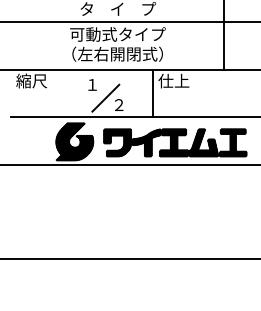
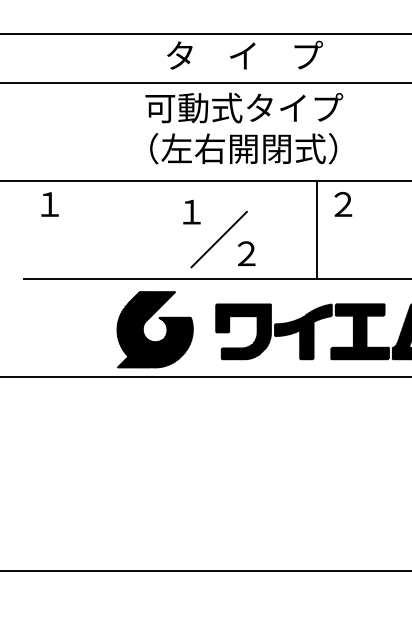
text: (31, 80) -> (65, 202), 縮尺 -> １
text: (173, 80) -> (358, 202), 仕上 -> ２

